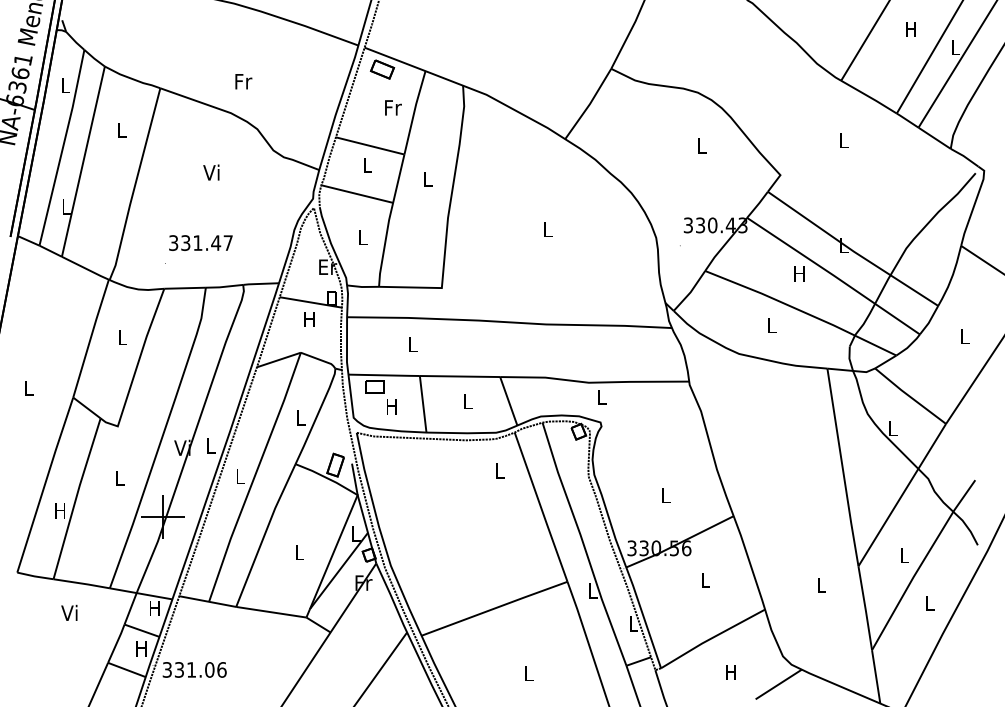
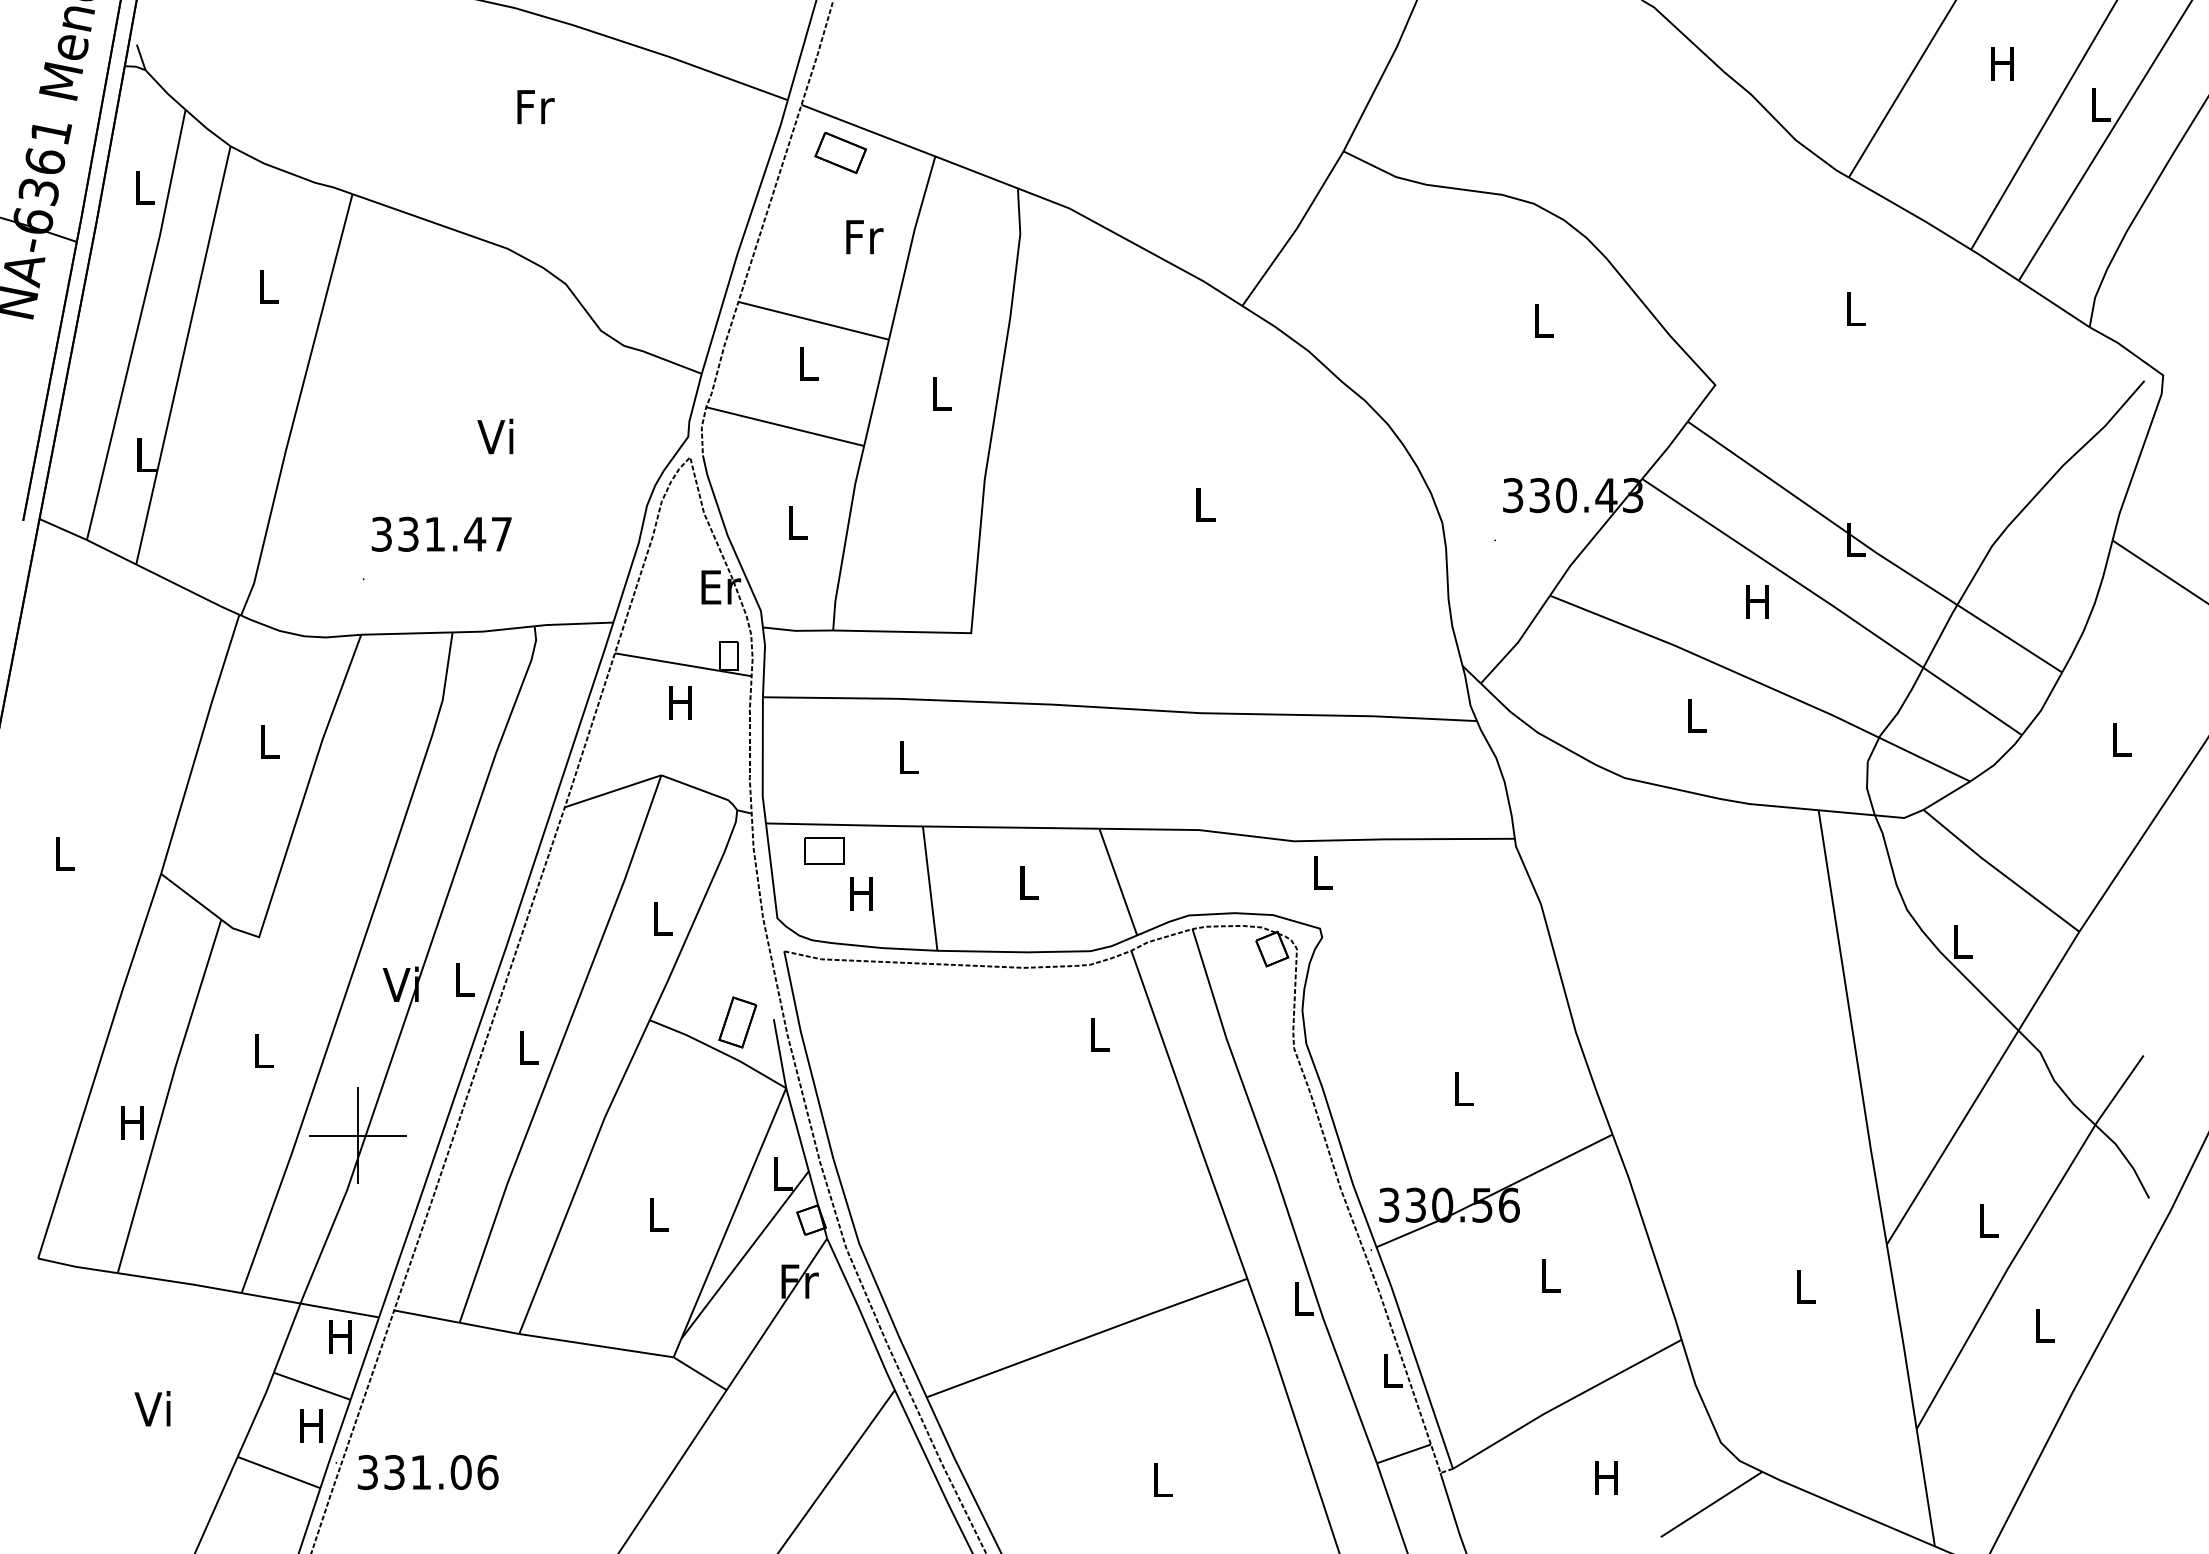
text: (243, 81) -> (535, 106), moved
text: (211, 172) -> (495, 436), moved
text: (69, 612) -> (152, 1407), moved

